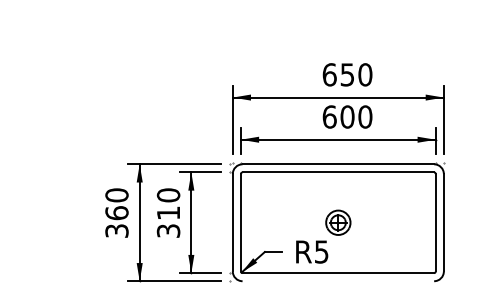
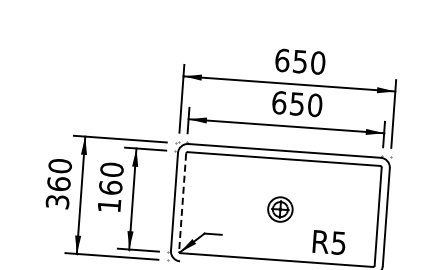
text: (347, 116) -> (297, 103), 600 -> 650
text: (168, 221) -> (110, 196), 310 -> 160
line: (240, 222) -> (182, 202), solid -> dashed
text: (312, 251) -> (329, 242), moved

